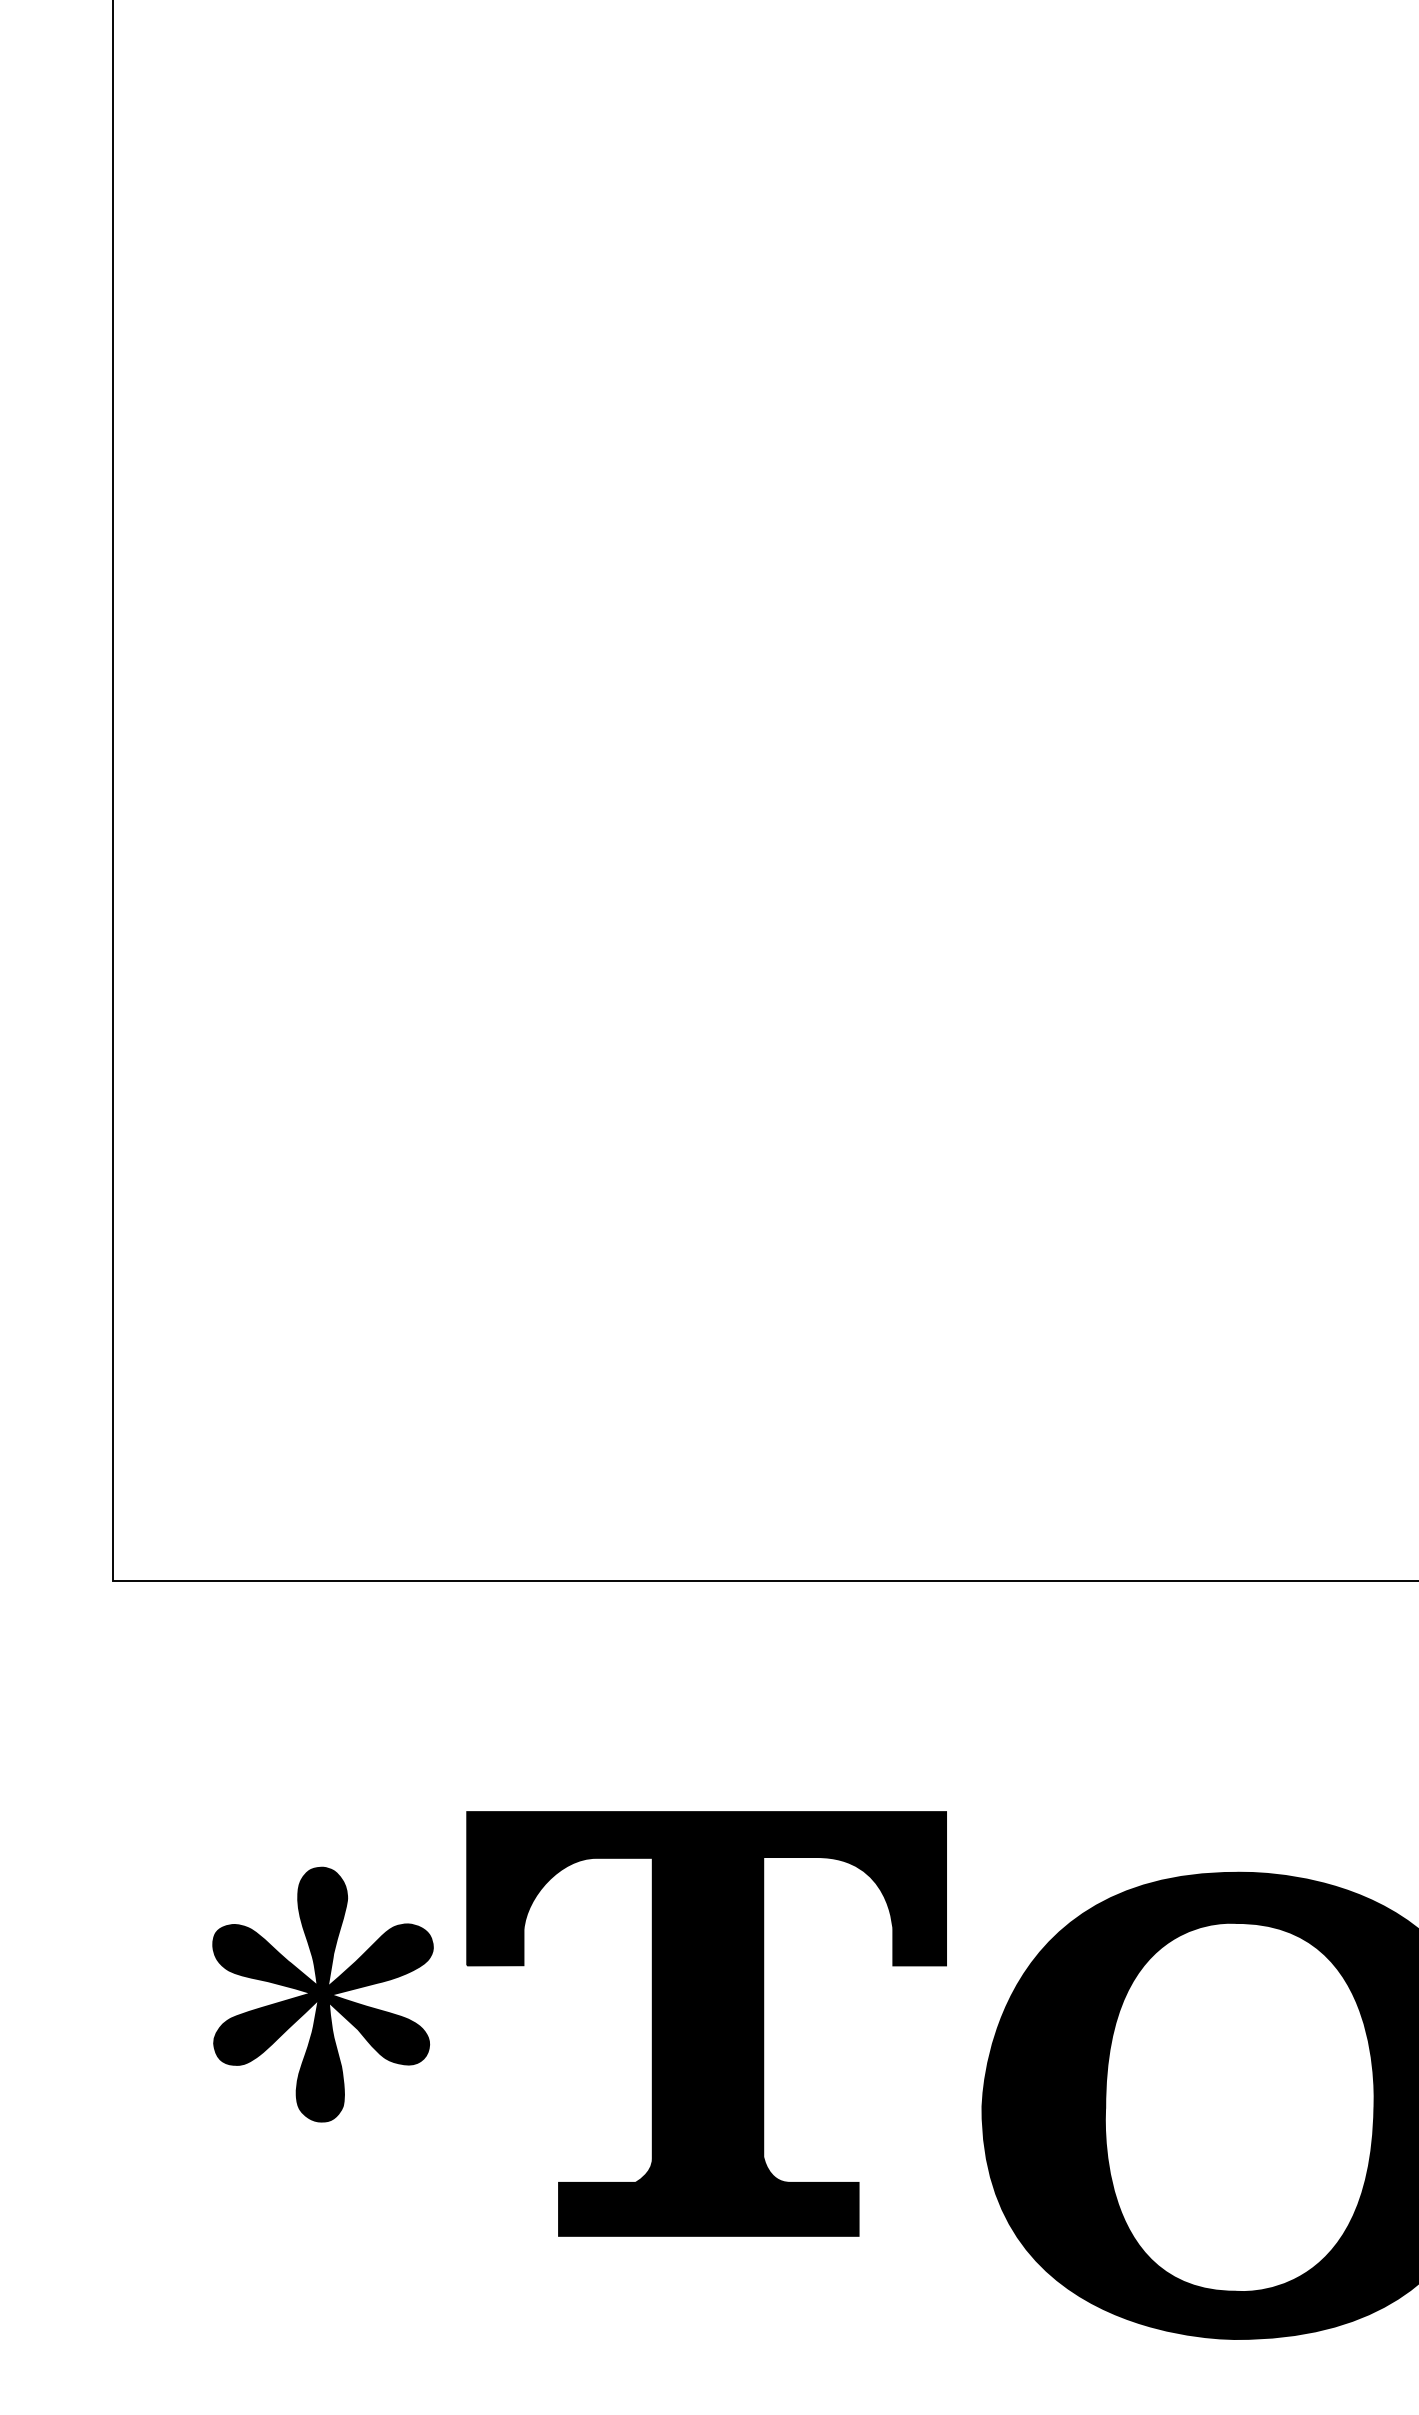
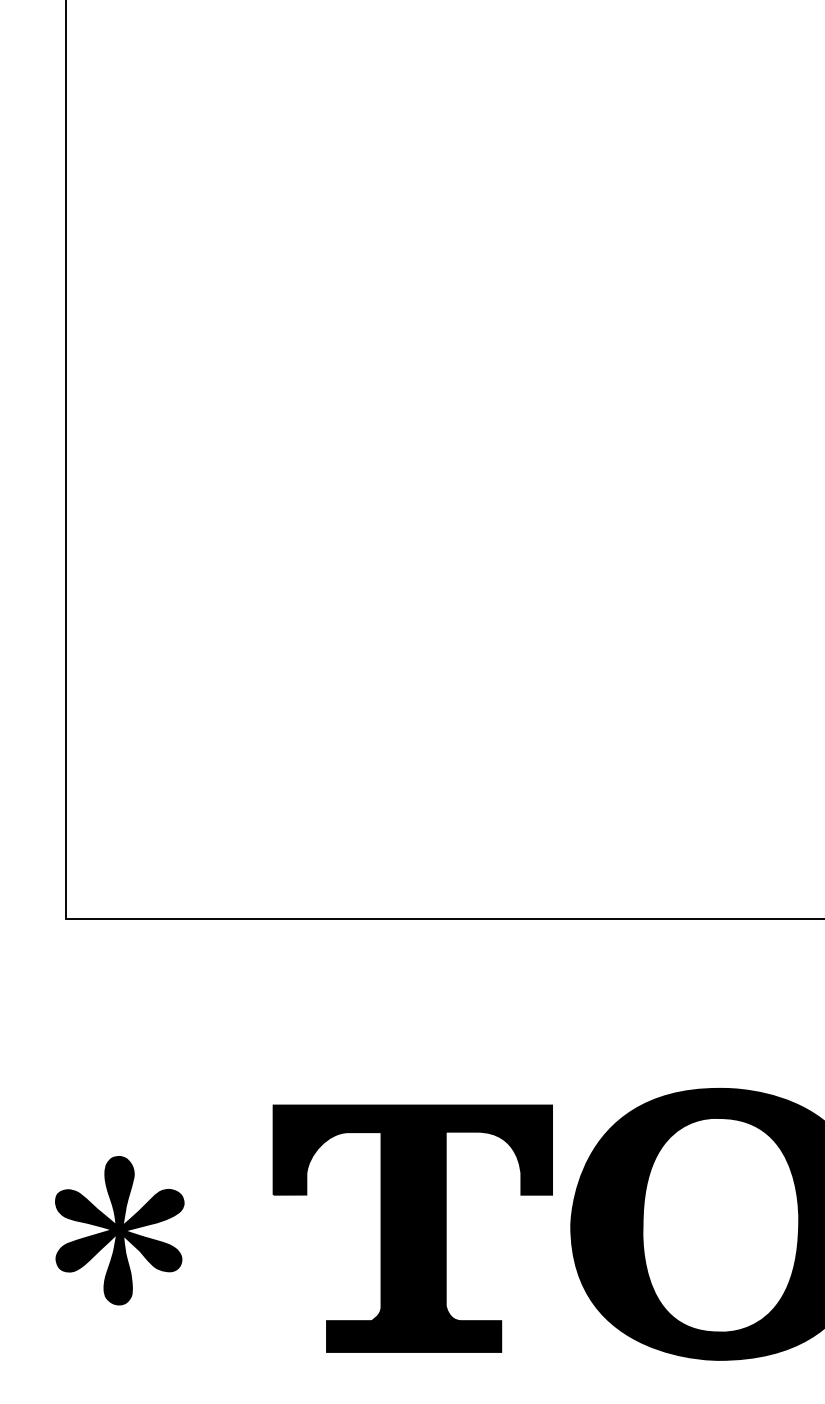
part: (322, 1994) -> (119, 1230), moved
part: (706, 2023) -> (412, 1228), moved

